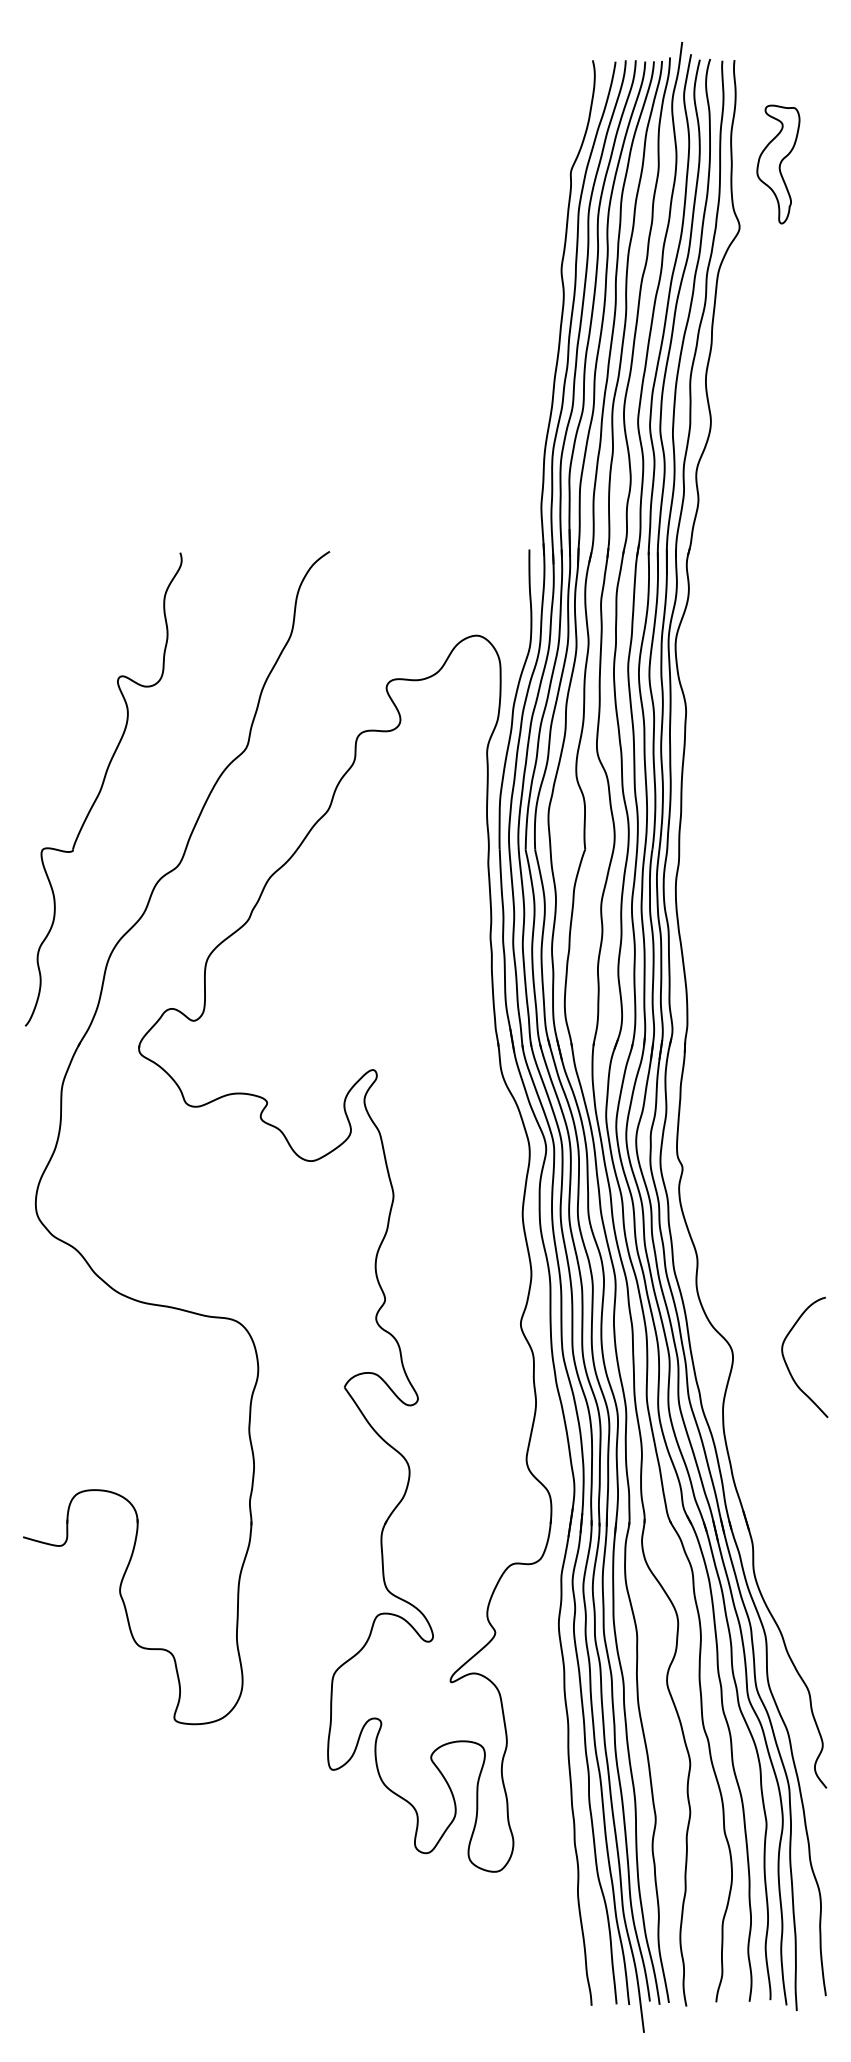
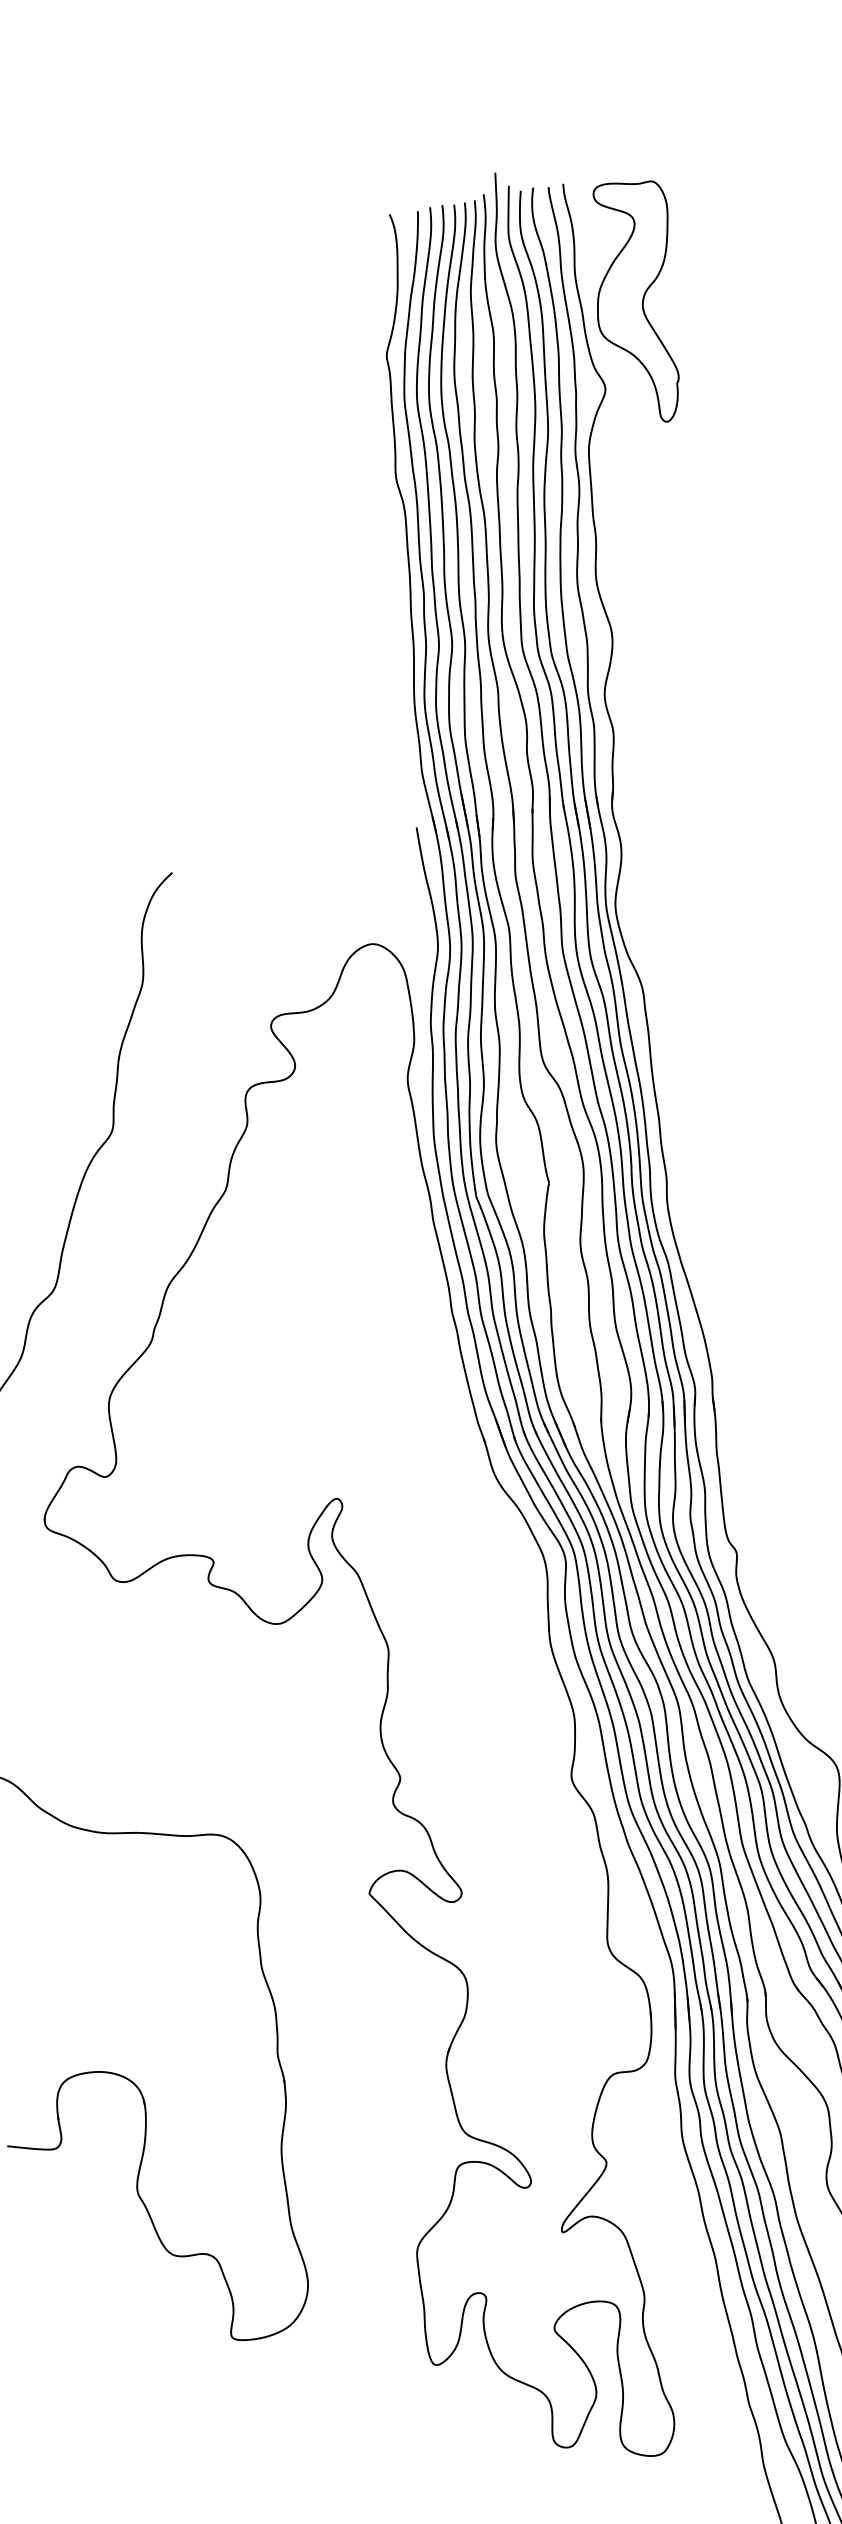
part: (778, 164) -> (639, 302), size x1.67

